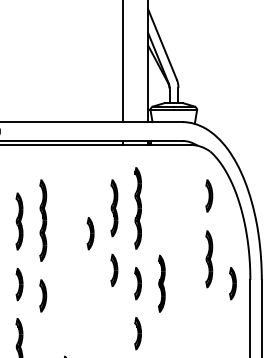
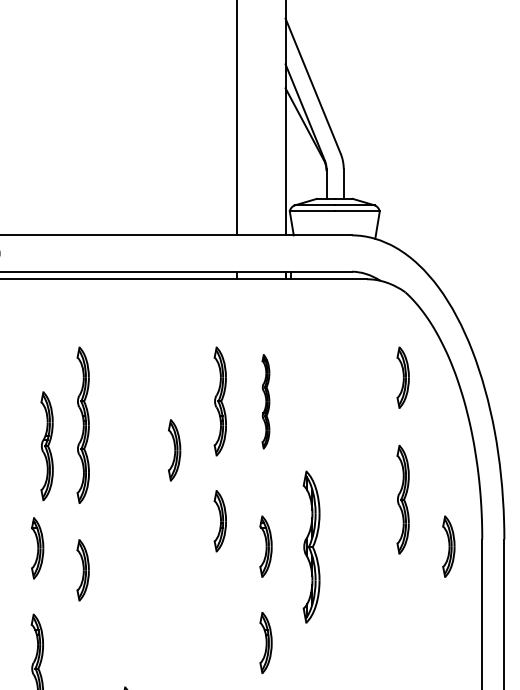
part: (137, 208) -> (264, 401), size x0.6
part: (19, 221) -> (47, 446), moved
part: (161, 283) -> (311, 546), size x1.4

